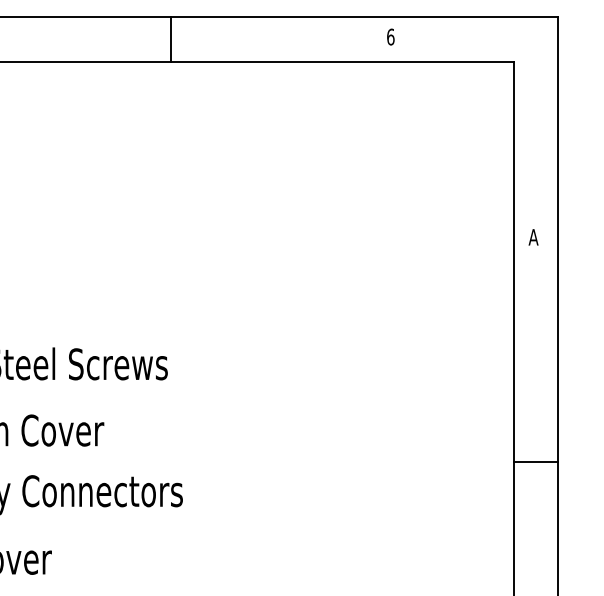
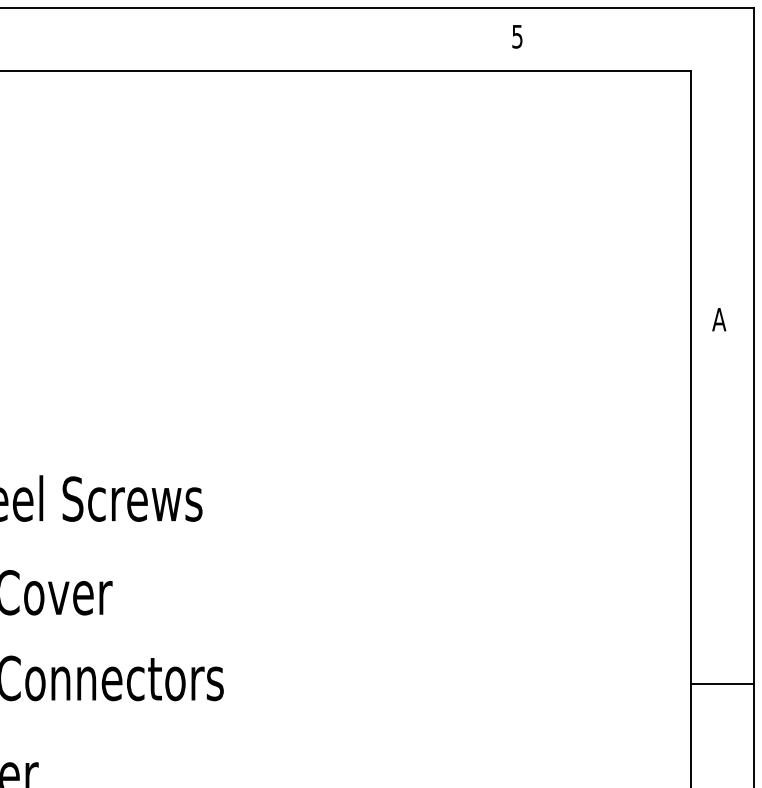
text: (390, 36) -> (517, 35), 6 -> 5
line: (170, 39) -> (206, 40), removed
line: (535, 461) -> (721, 683), moved

